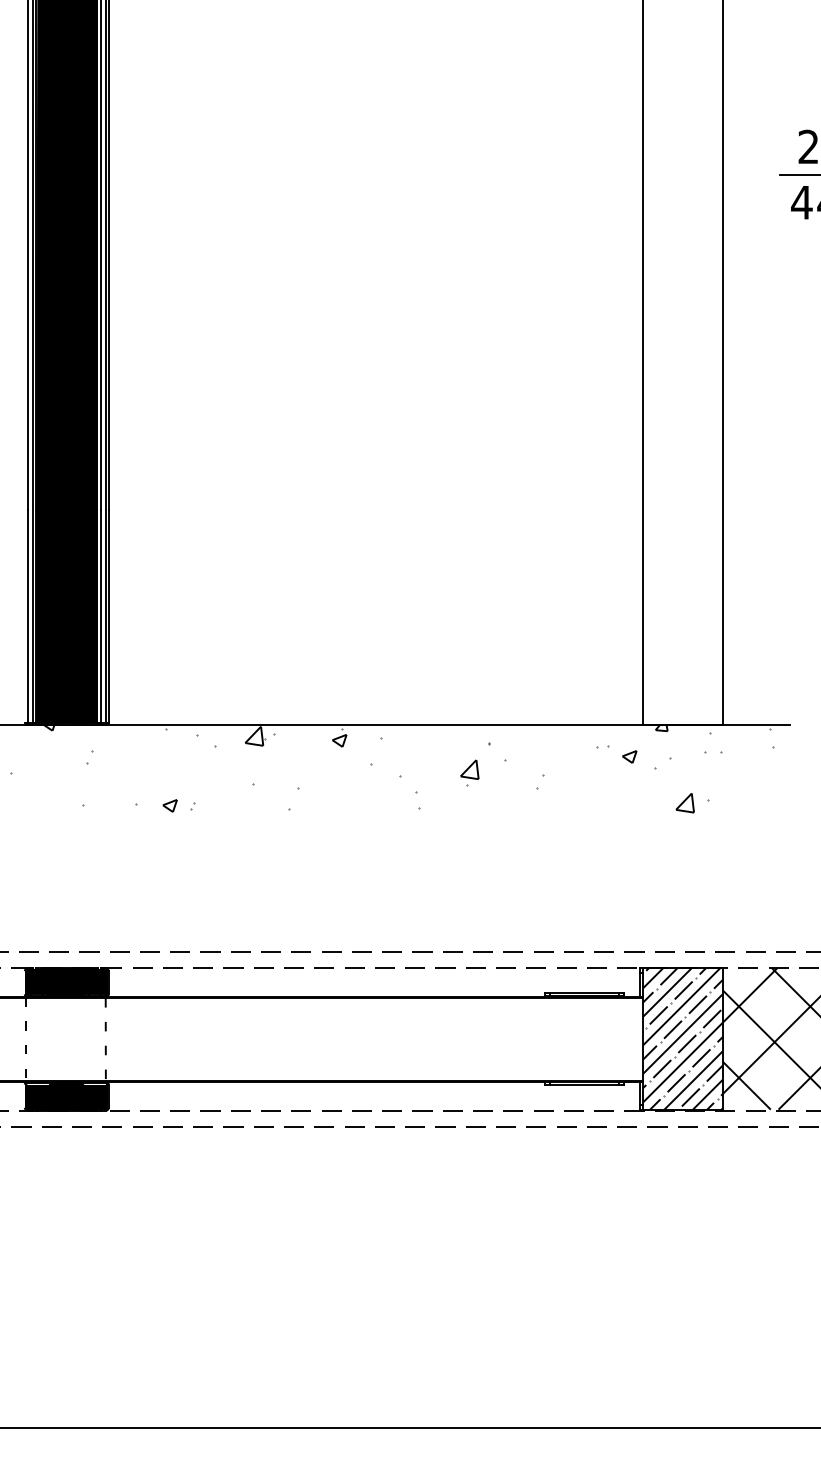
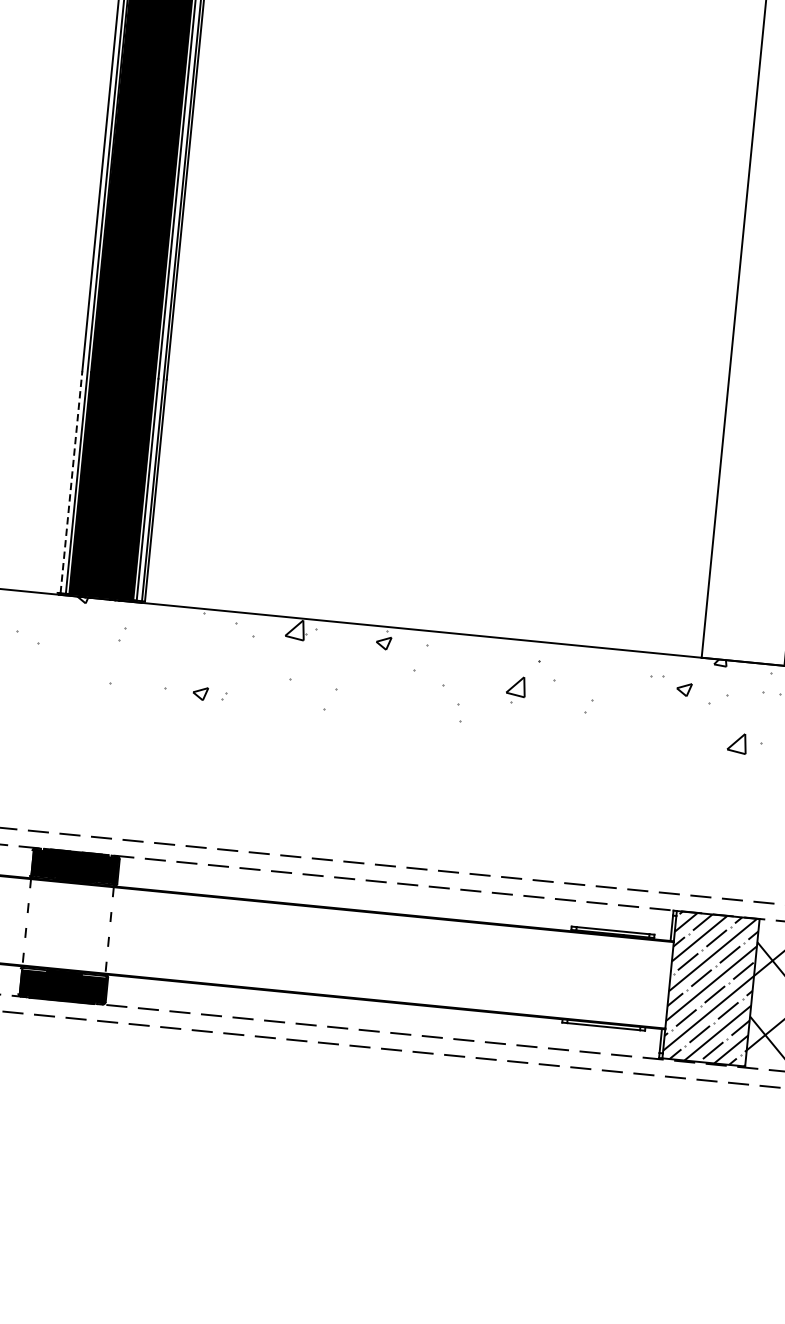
line: (27, 616) -> (71, 481), solid -> dashed

